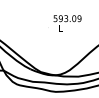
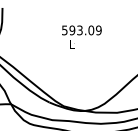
text: (67, 23) -> (81, 37), moved

